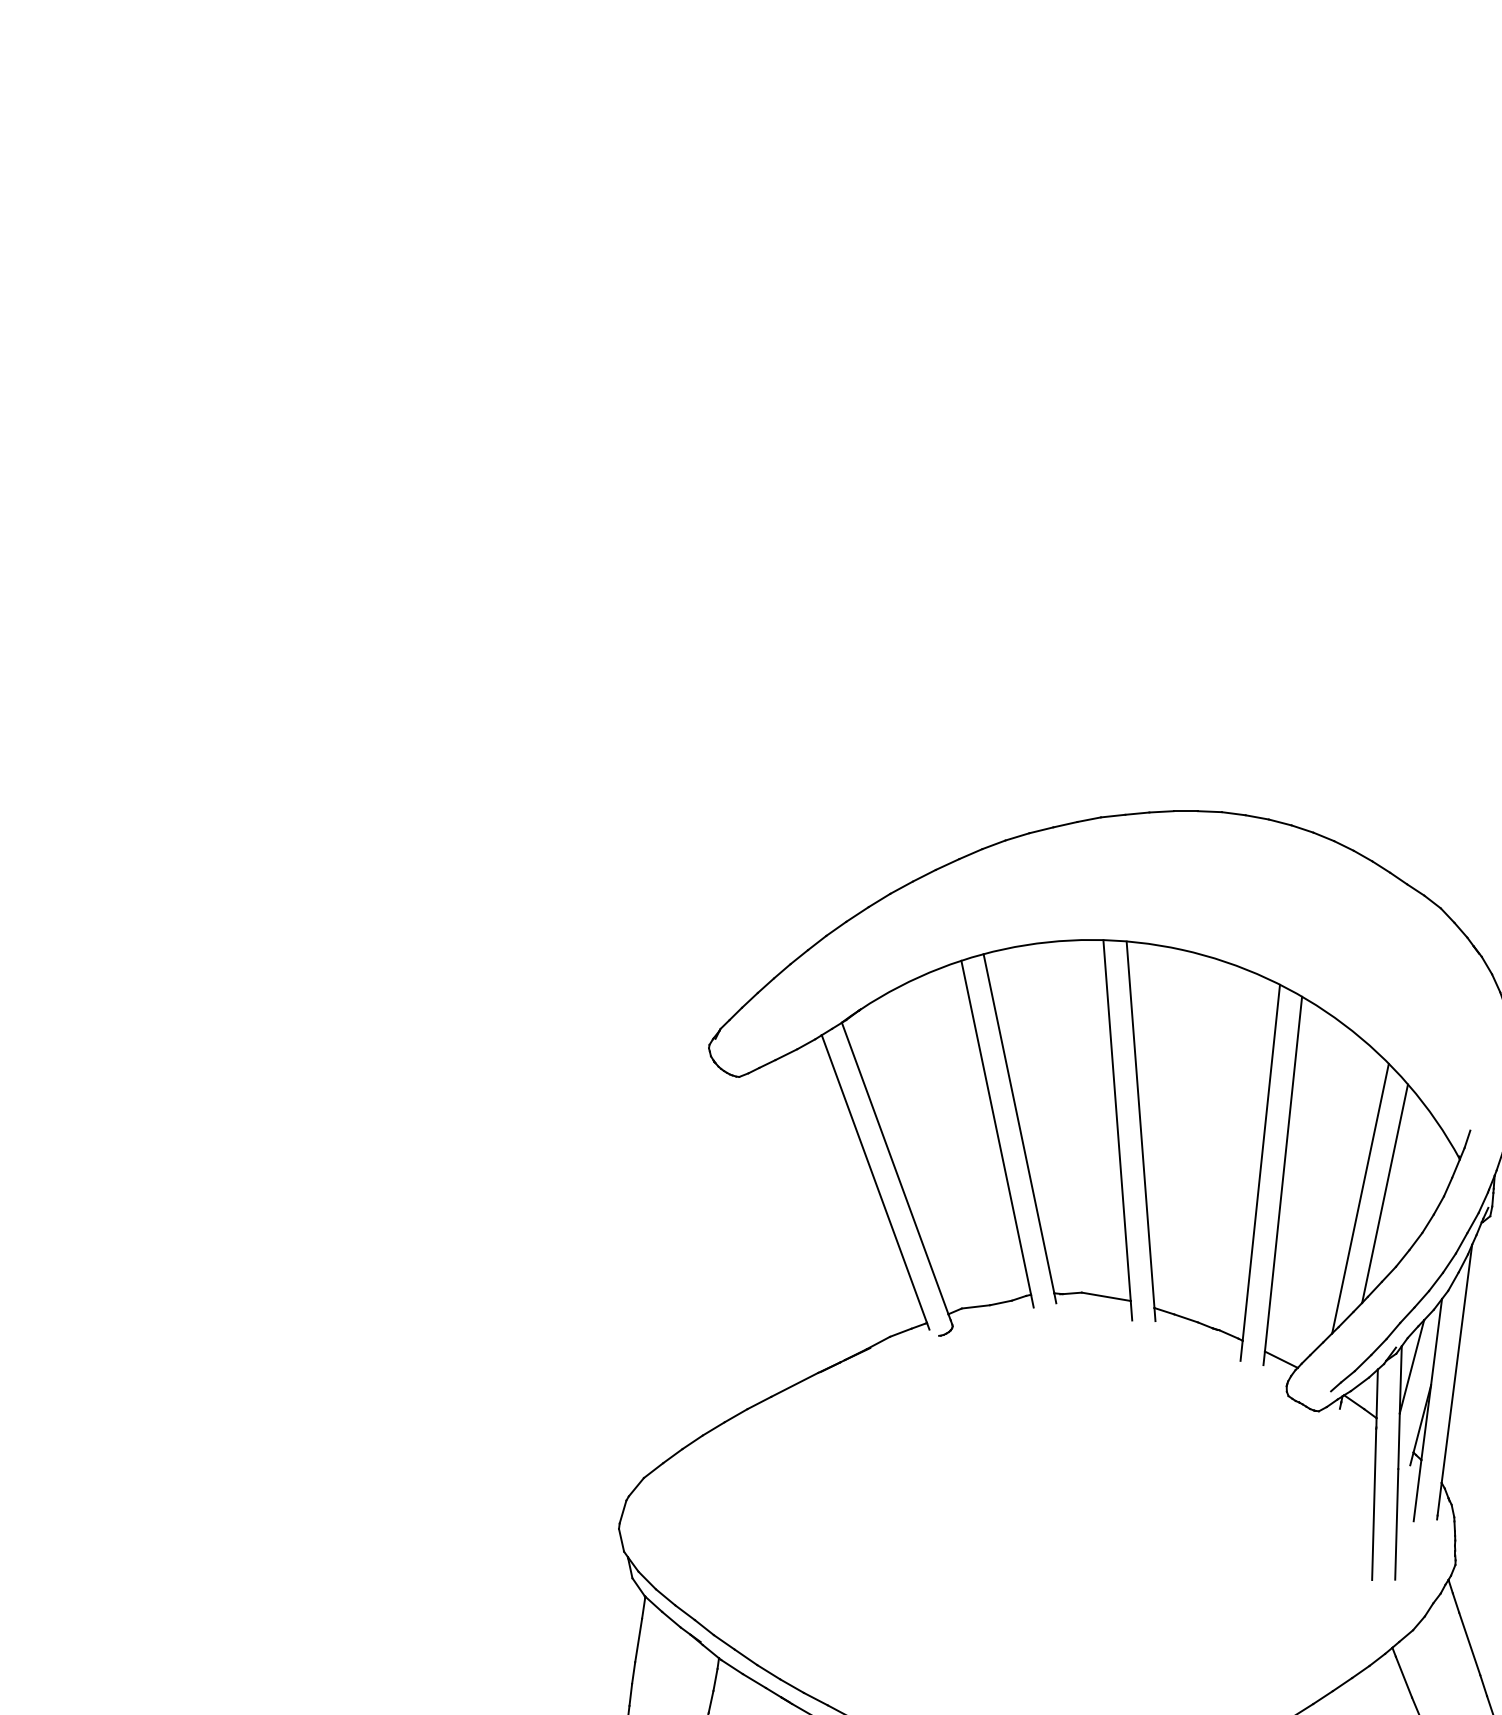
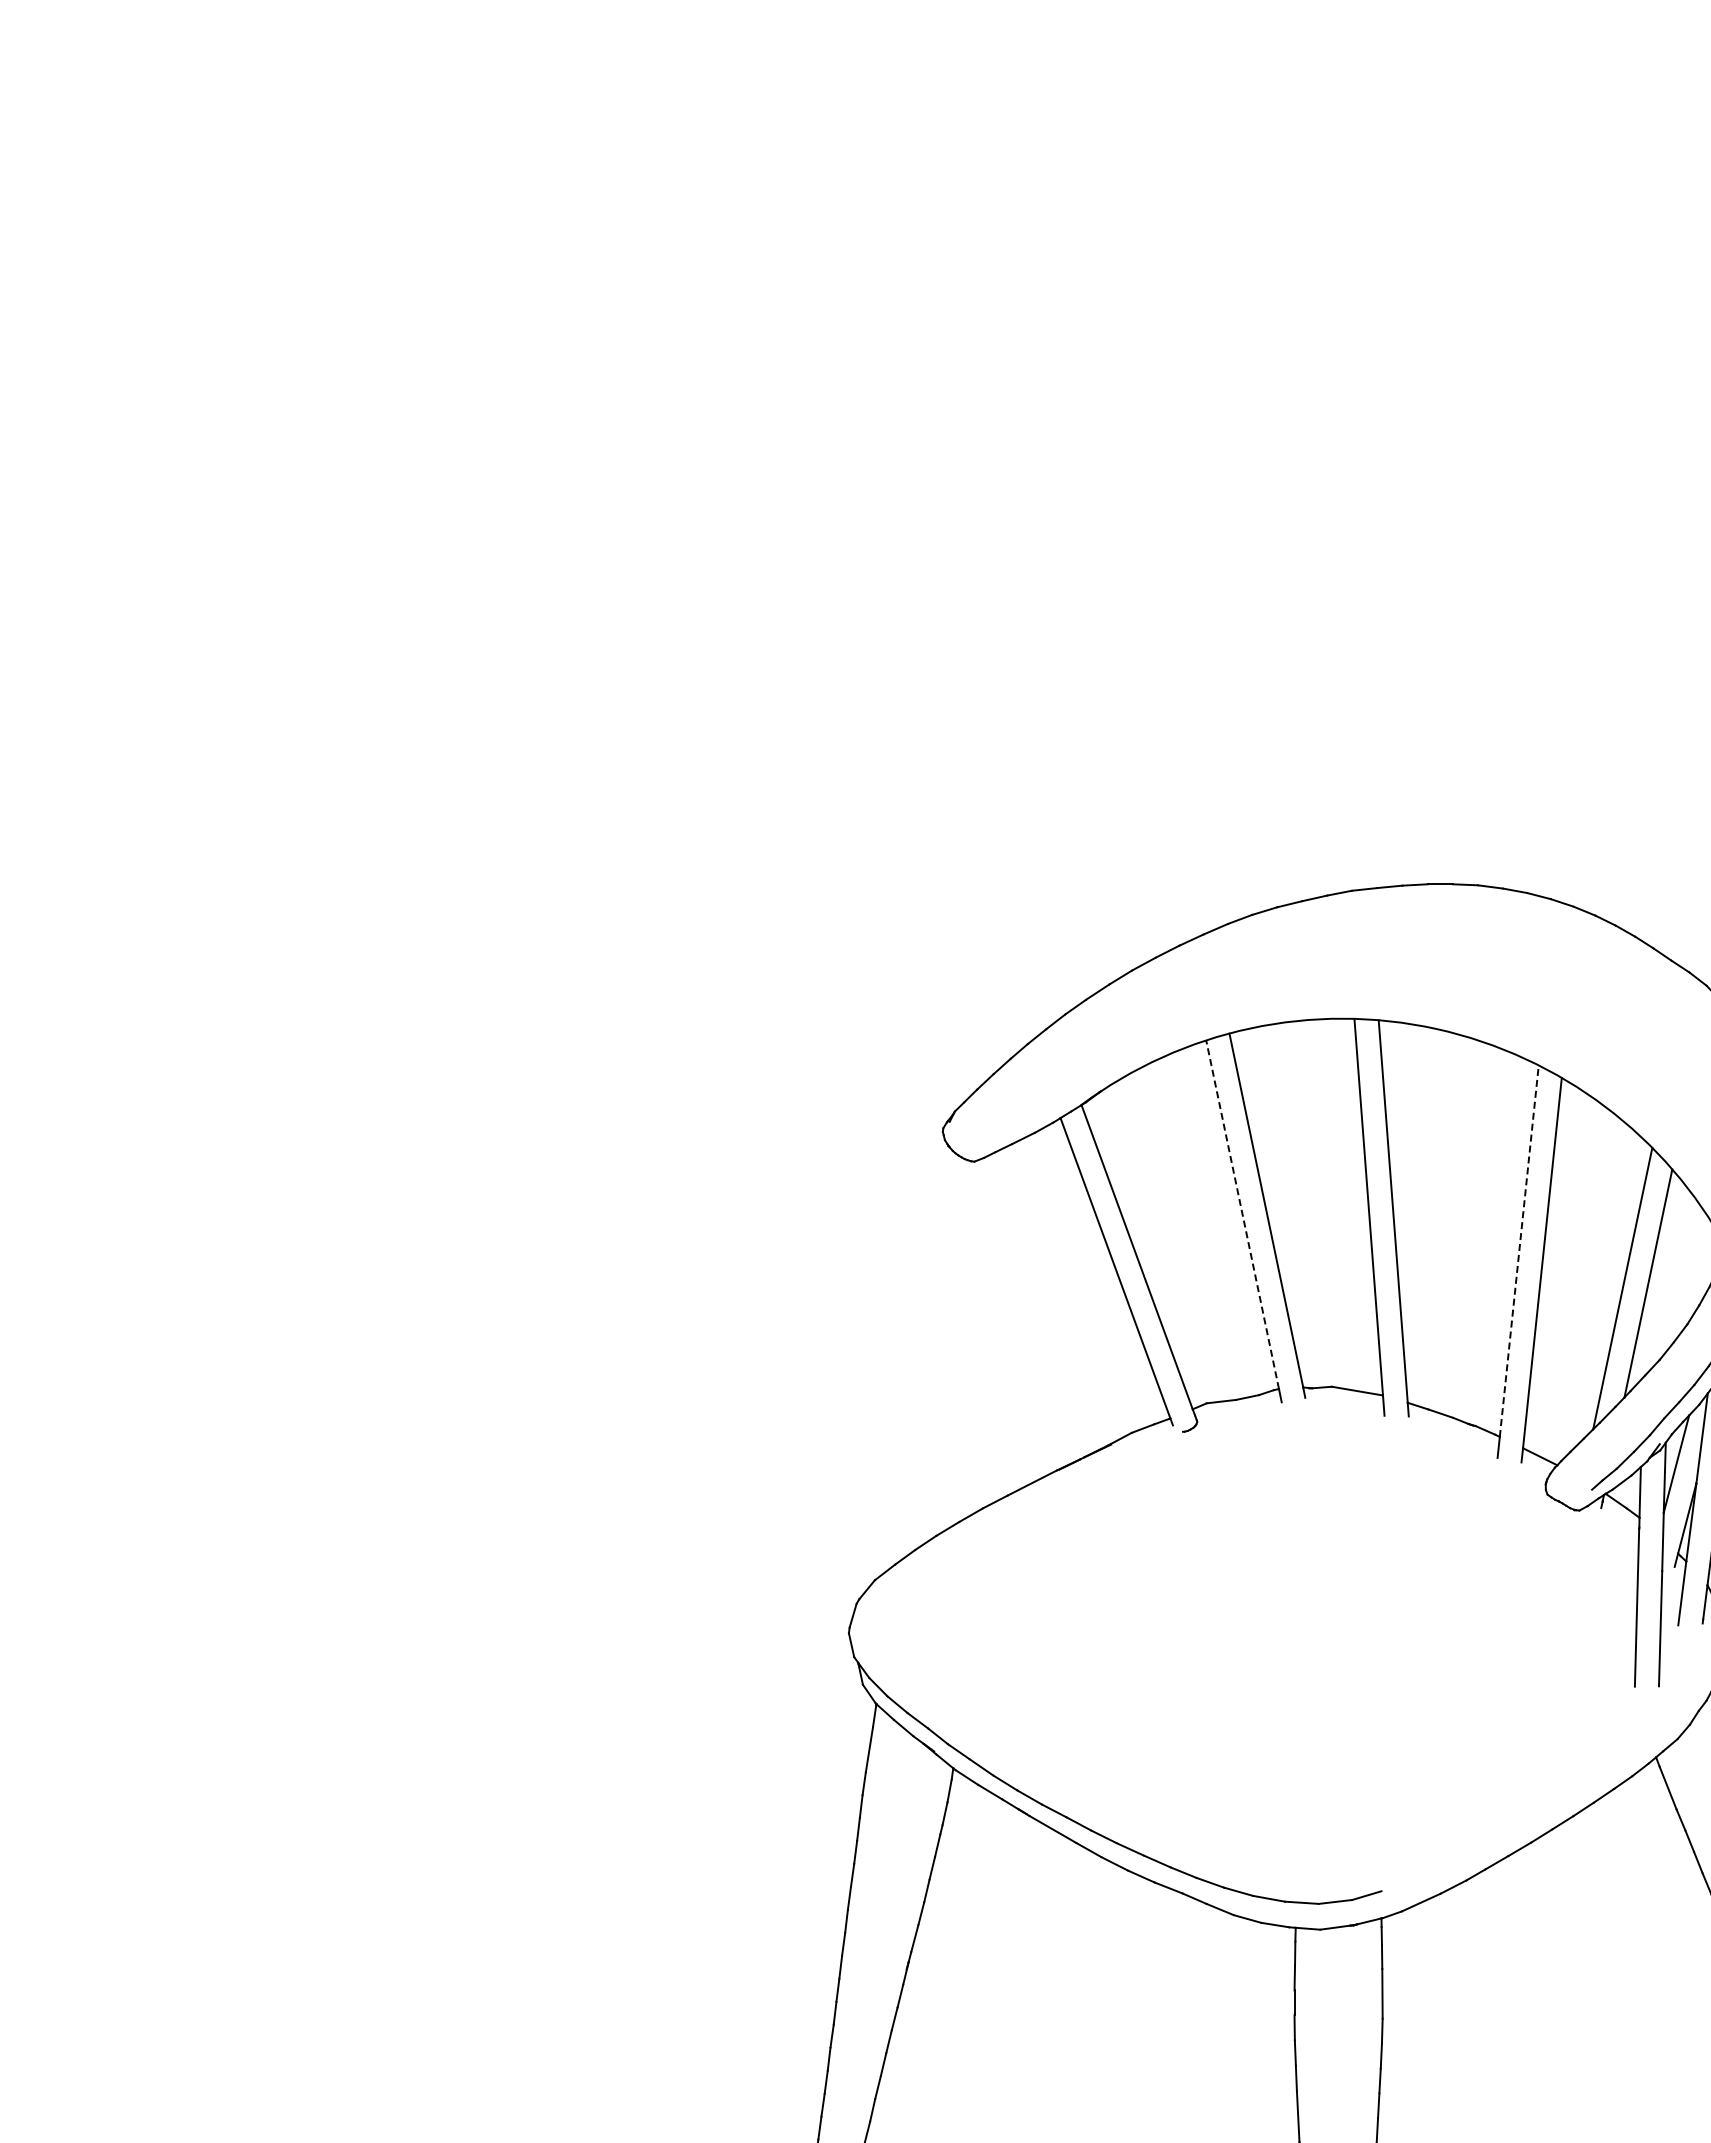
line: (996, 1127) -> (1242, 1214), solid -> dashed
line: (1261, 1163) -> (1519, 1251), solid -> dashed

